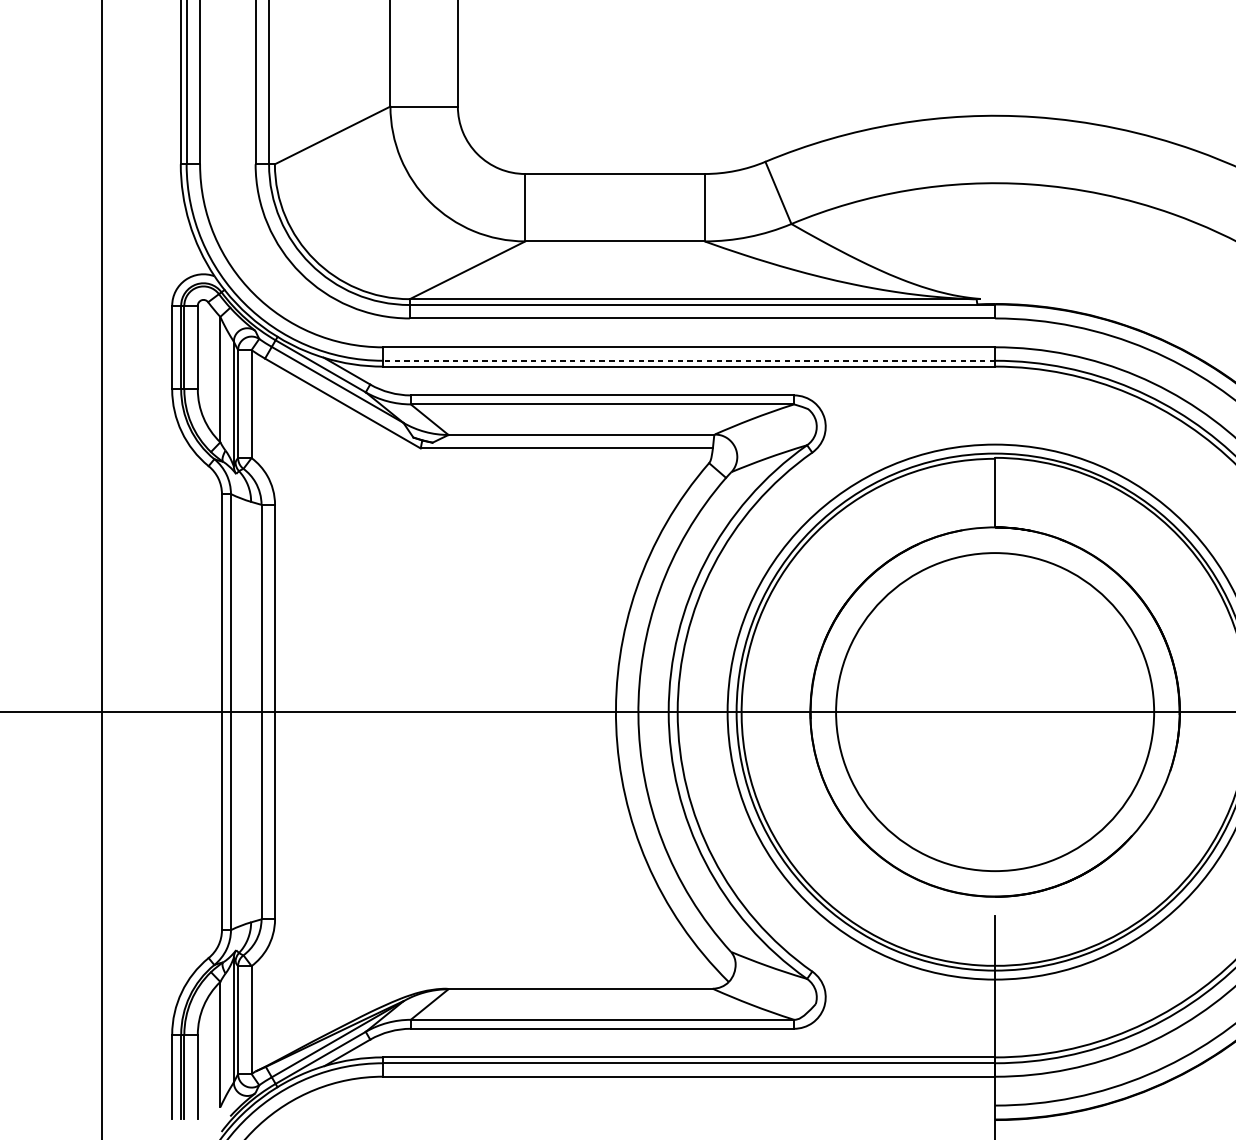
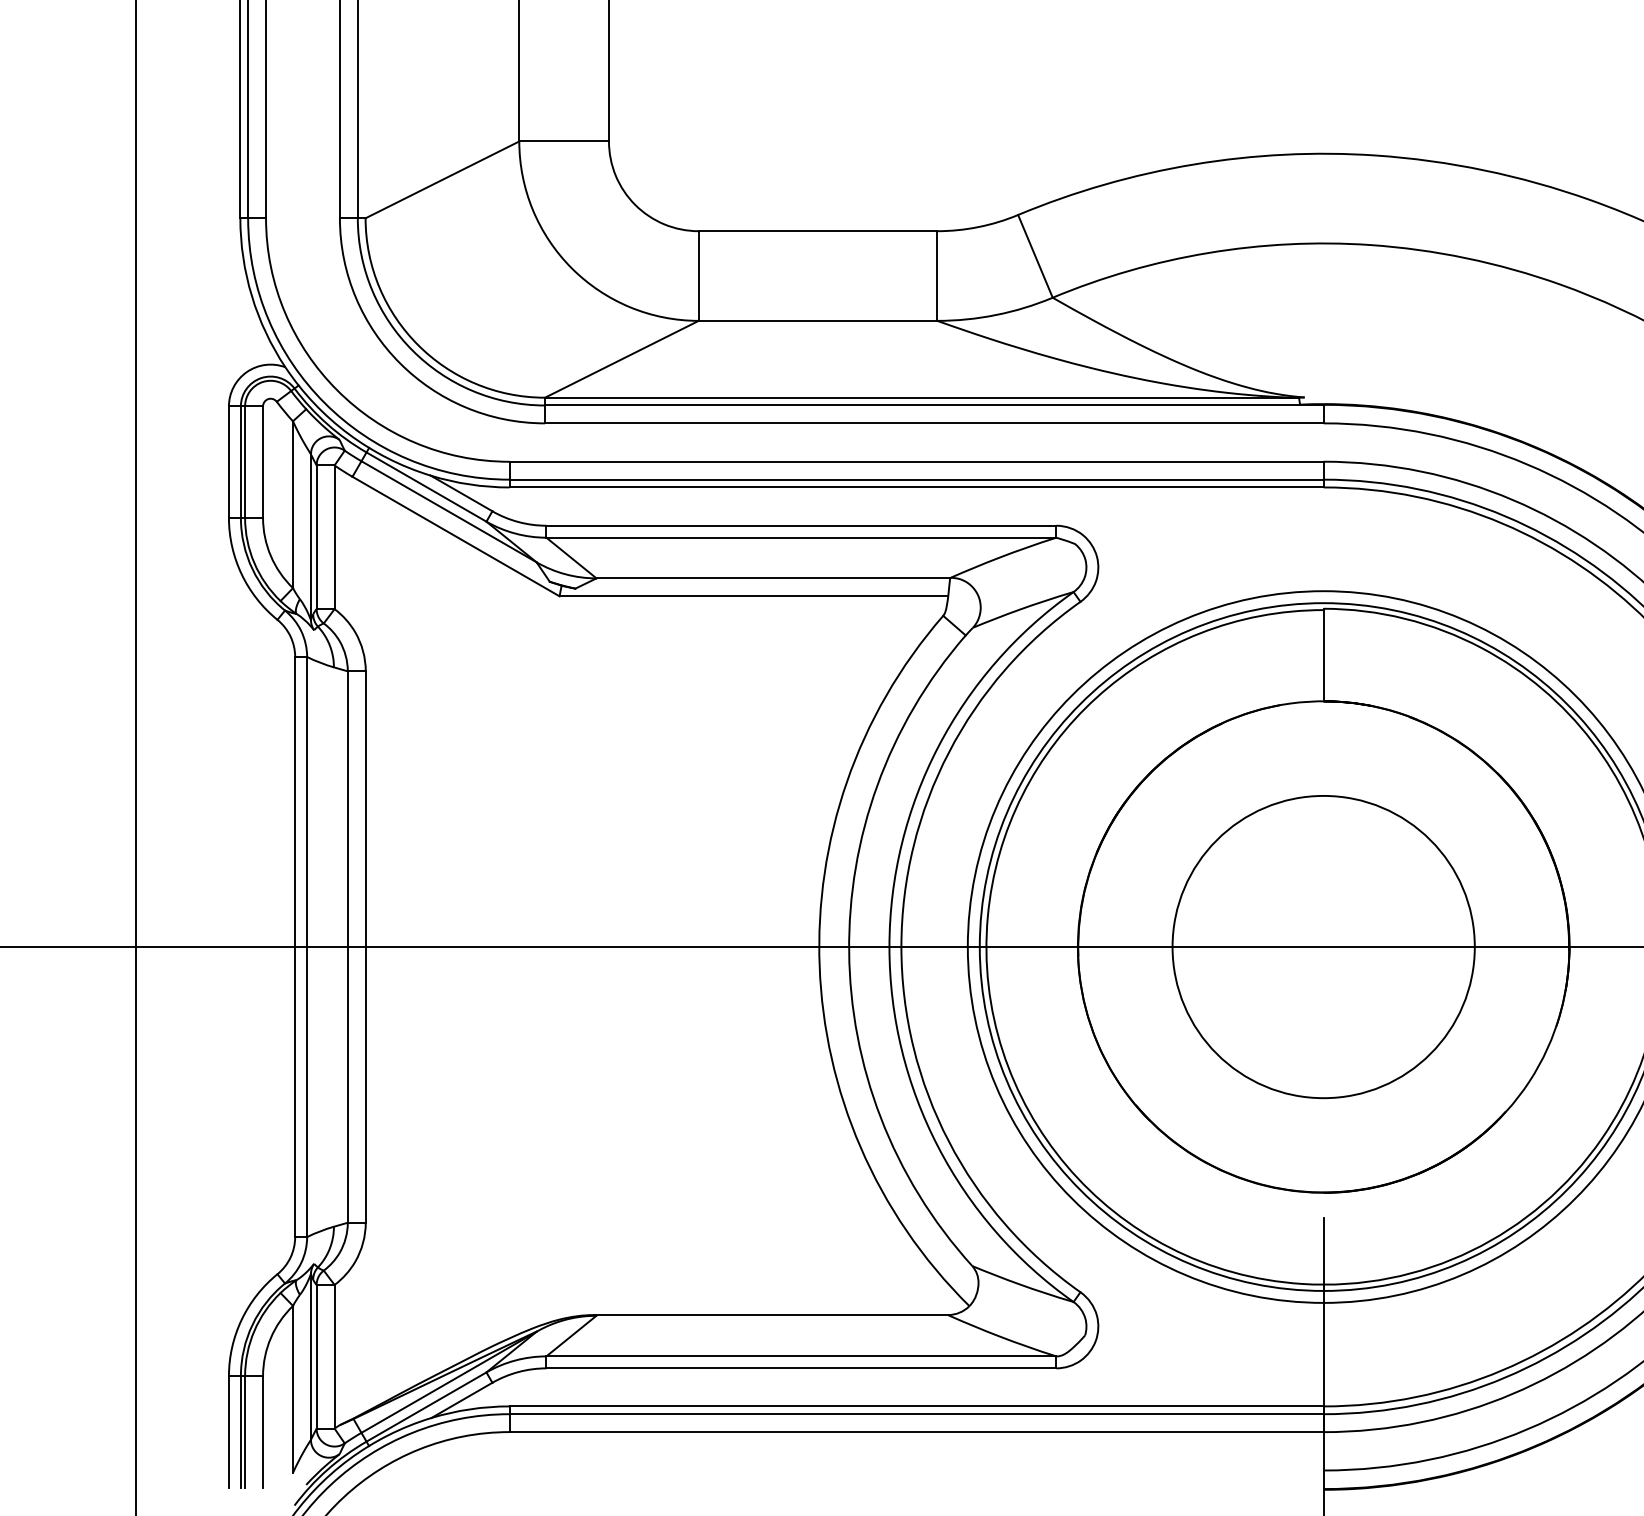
line: (689, 360) -> (916, 479), dashed -> solid
circle: (994, 711) -> (1323, 946), size x0.71

